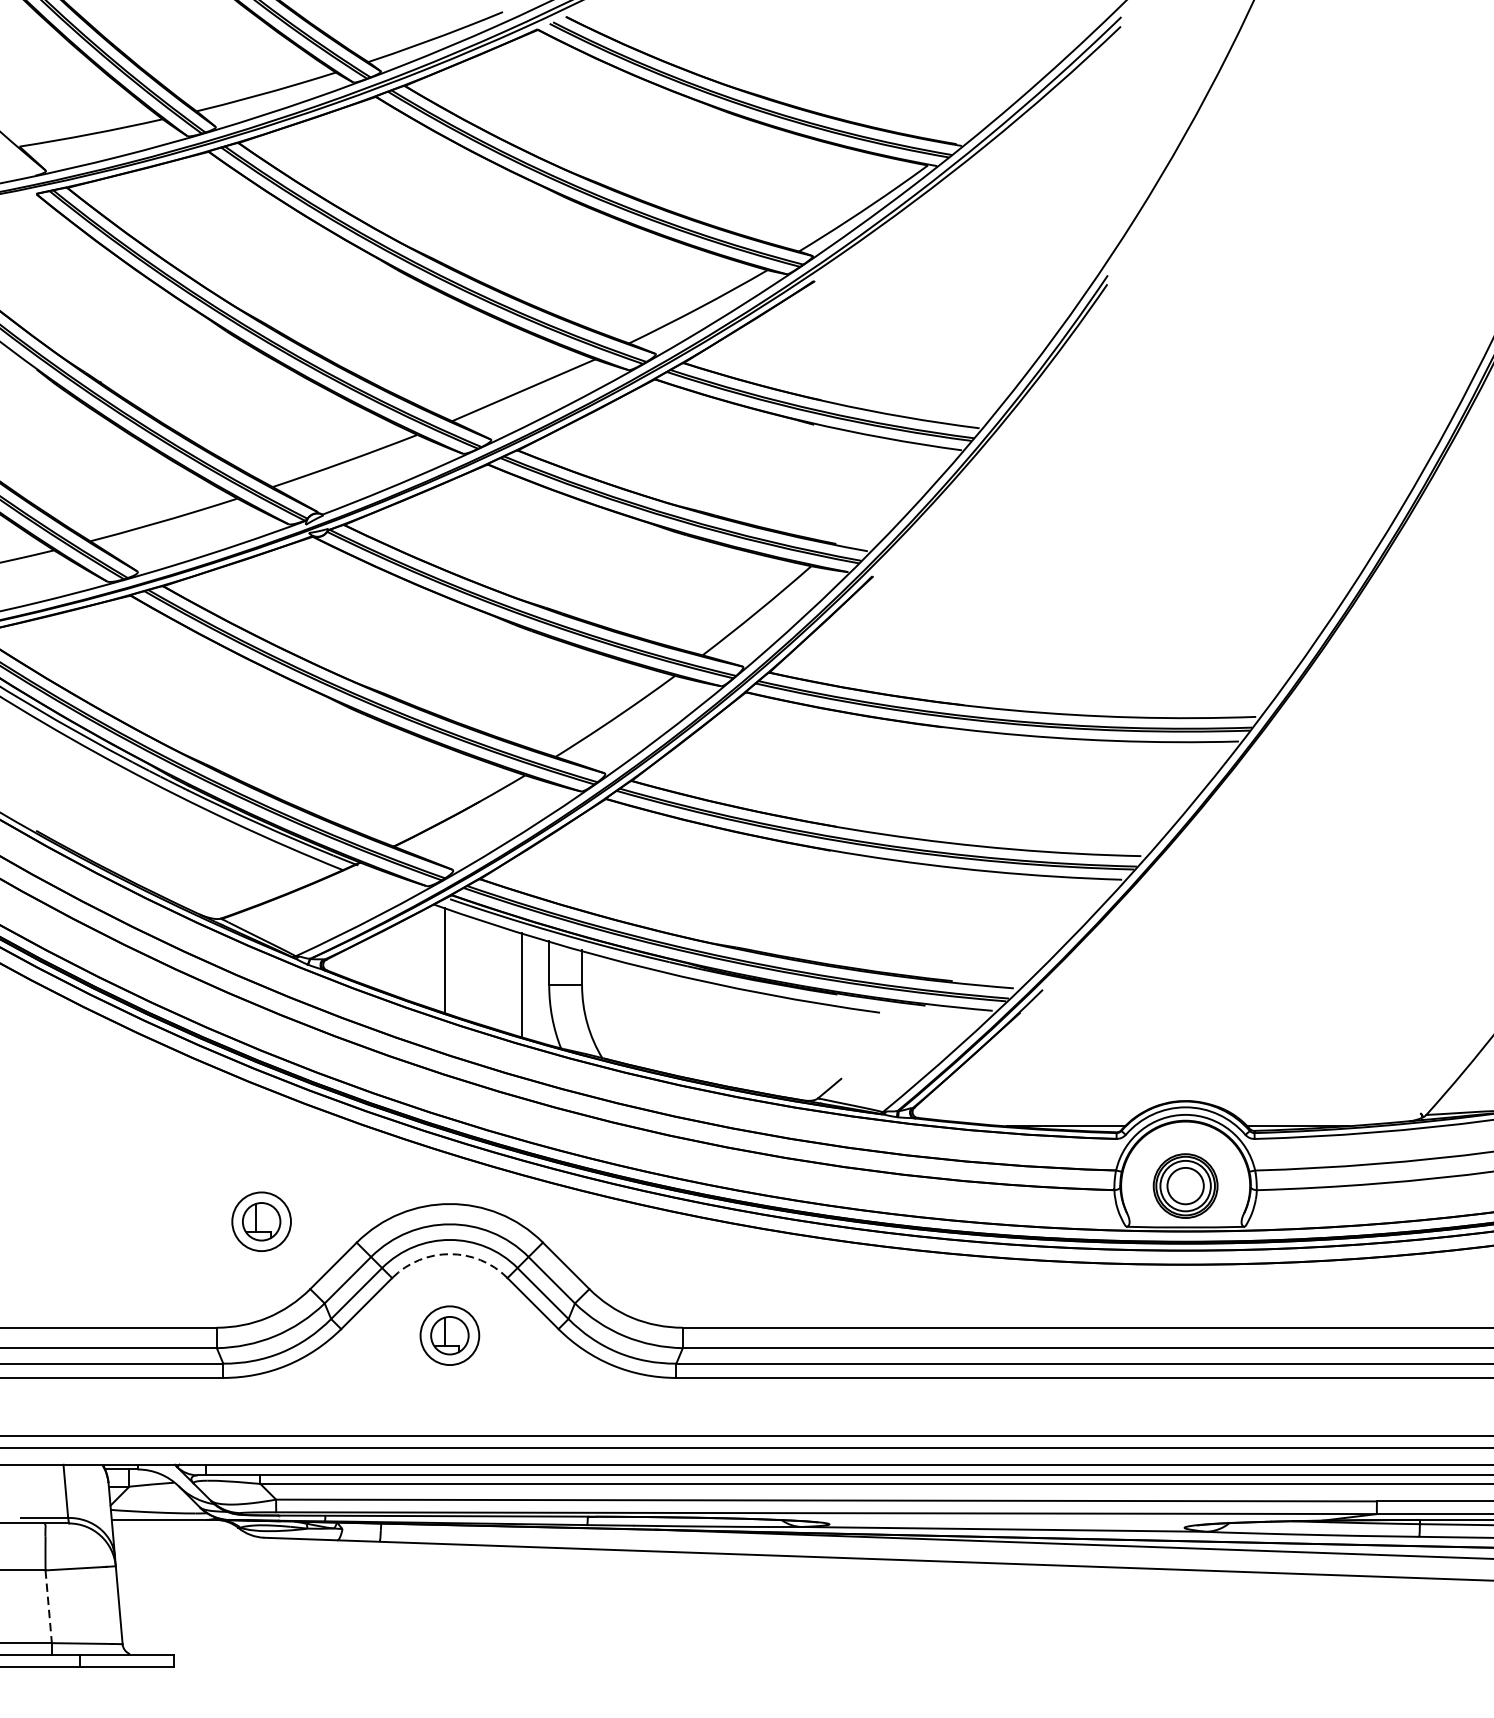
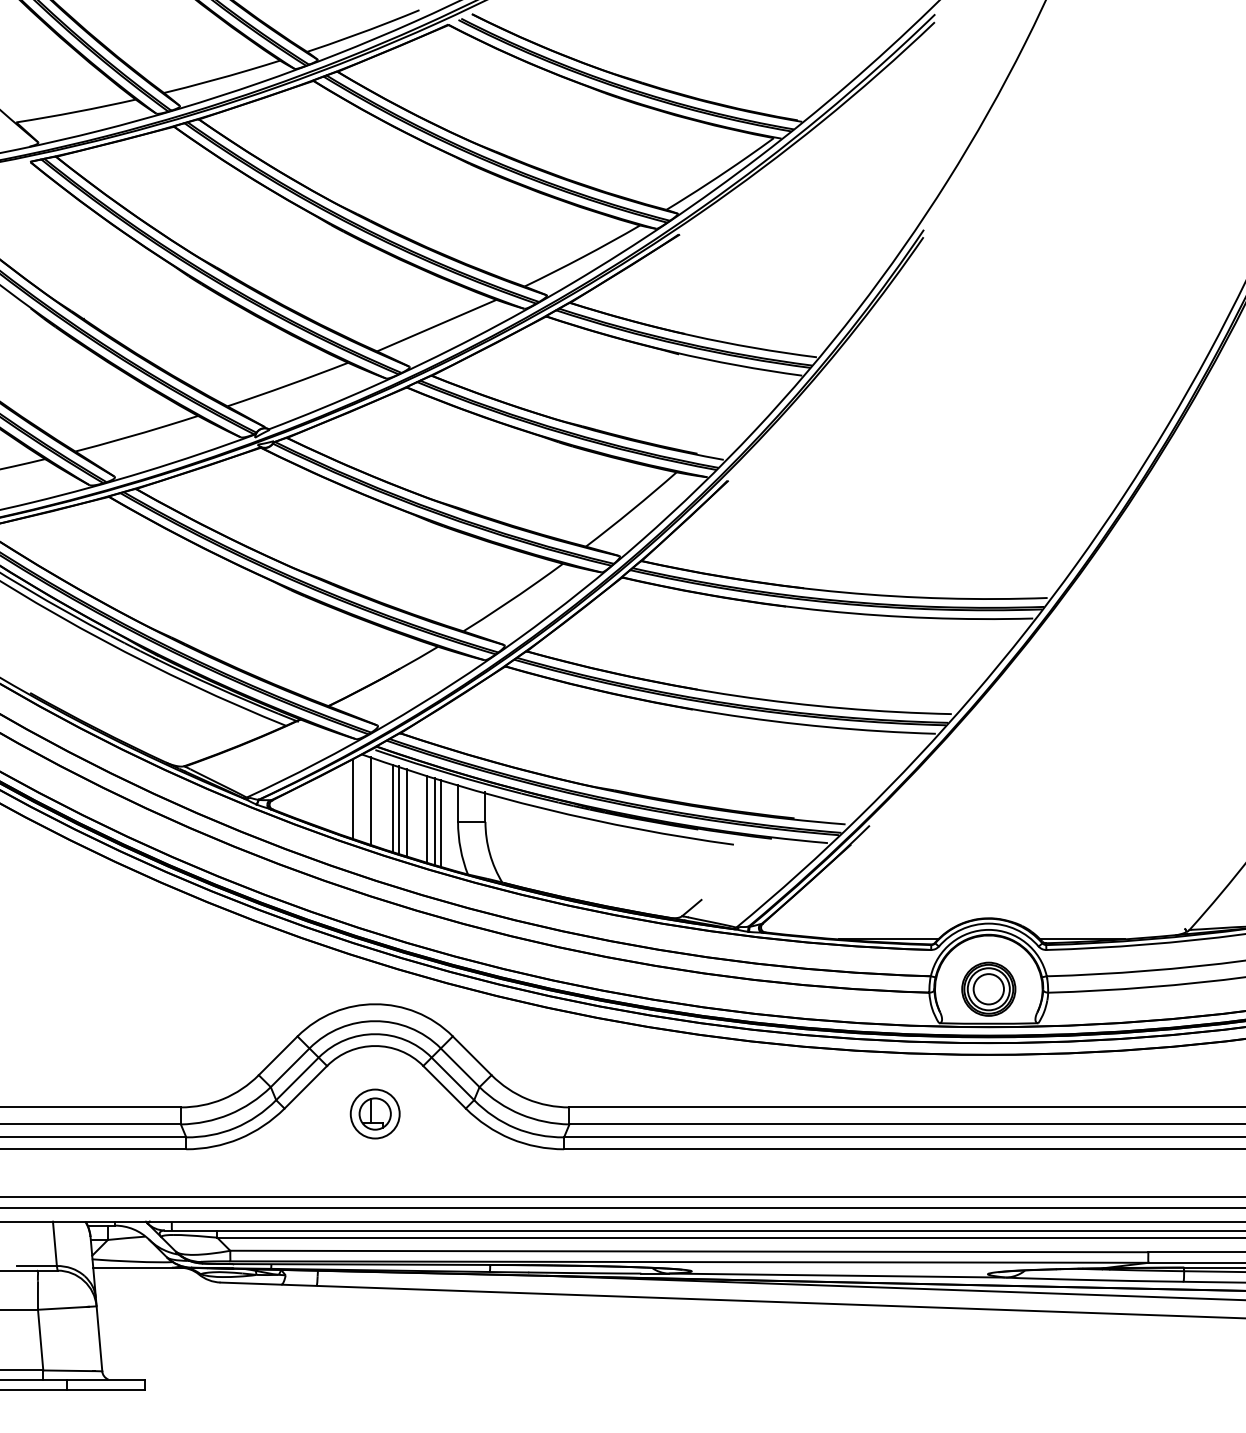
line: (423, 957) -> (353, 798), added
line: (470, 969) -> (392, 808), added
line: (477, 970) -> (398, 809), added
line: (487, 974) -> (406, 812), added
line: (511, 981) -> (426, 818), added
line: (528, 987) -> (440, 823), added
part: (260, 1221) -> (217, 1018), removed
arc: (450, 1254) -> (375, 1046), dashed -> solid
line: (48, 1607) -> (40, 1340), dashed -> solid

